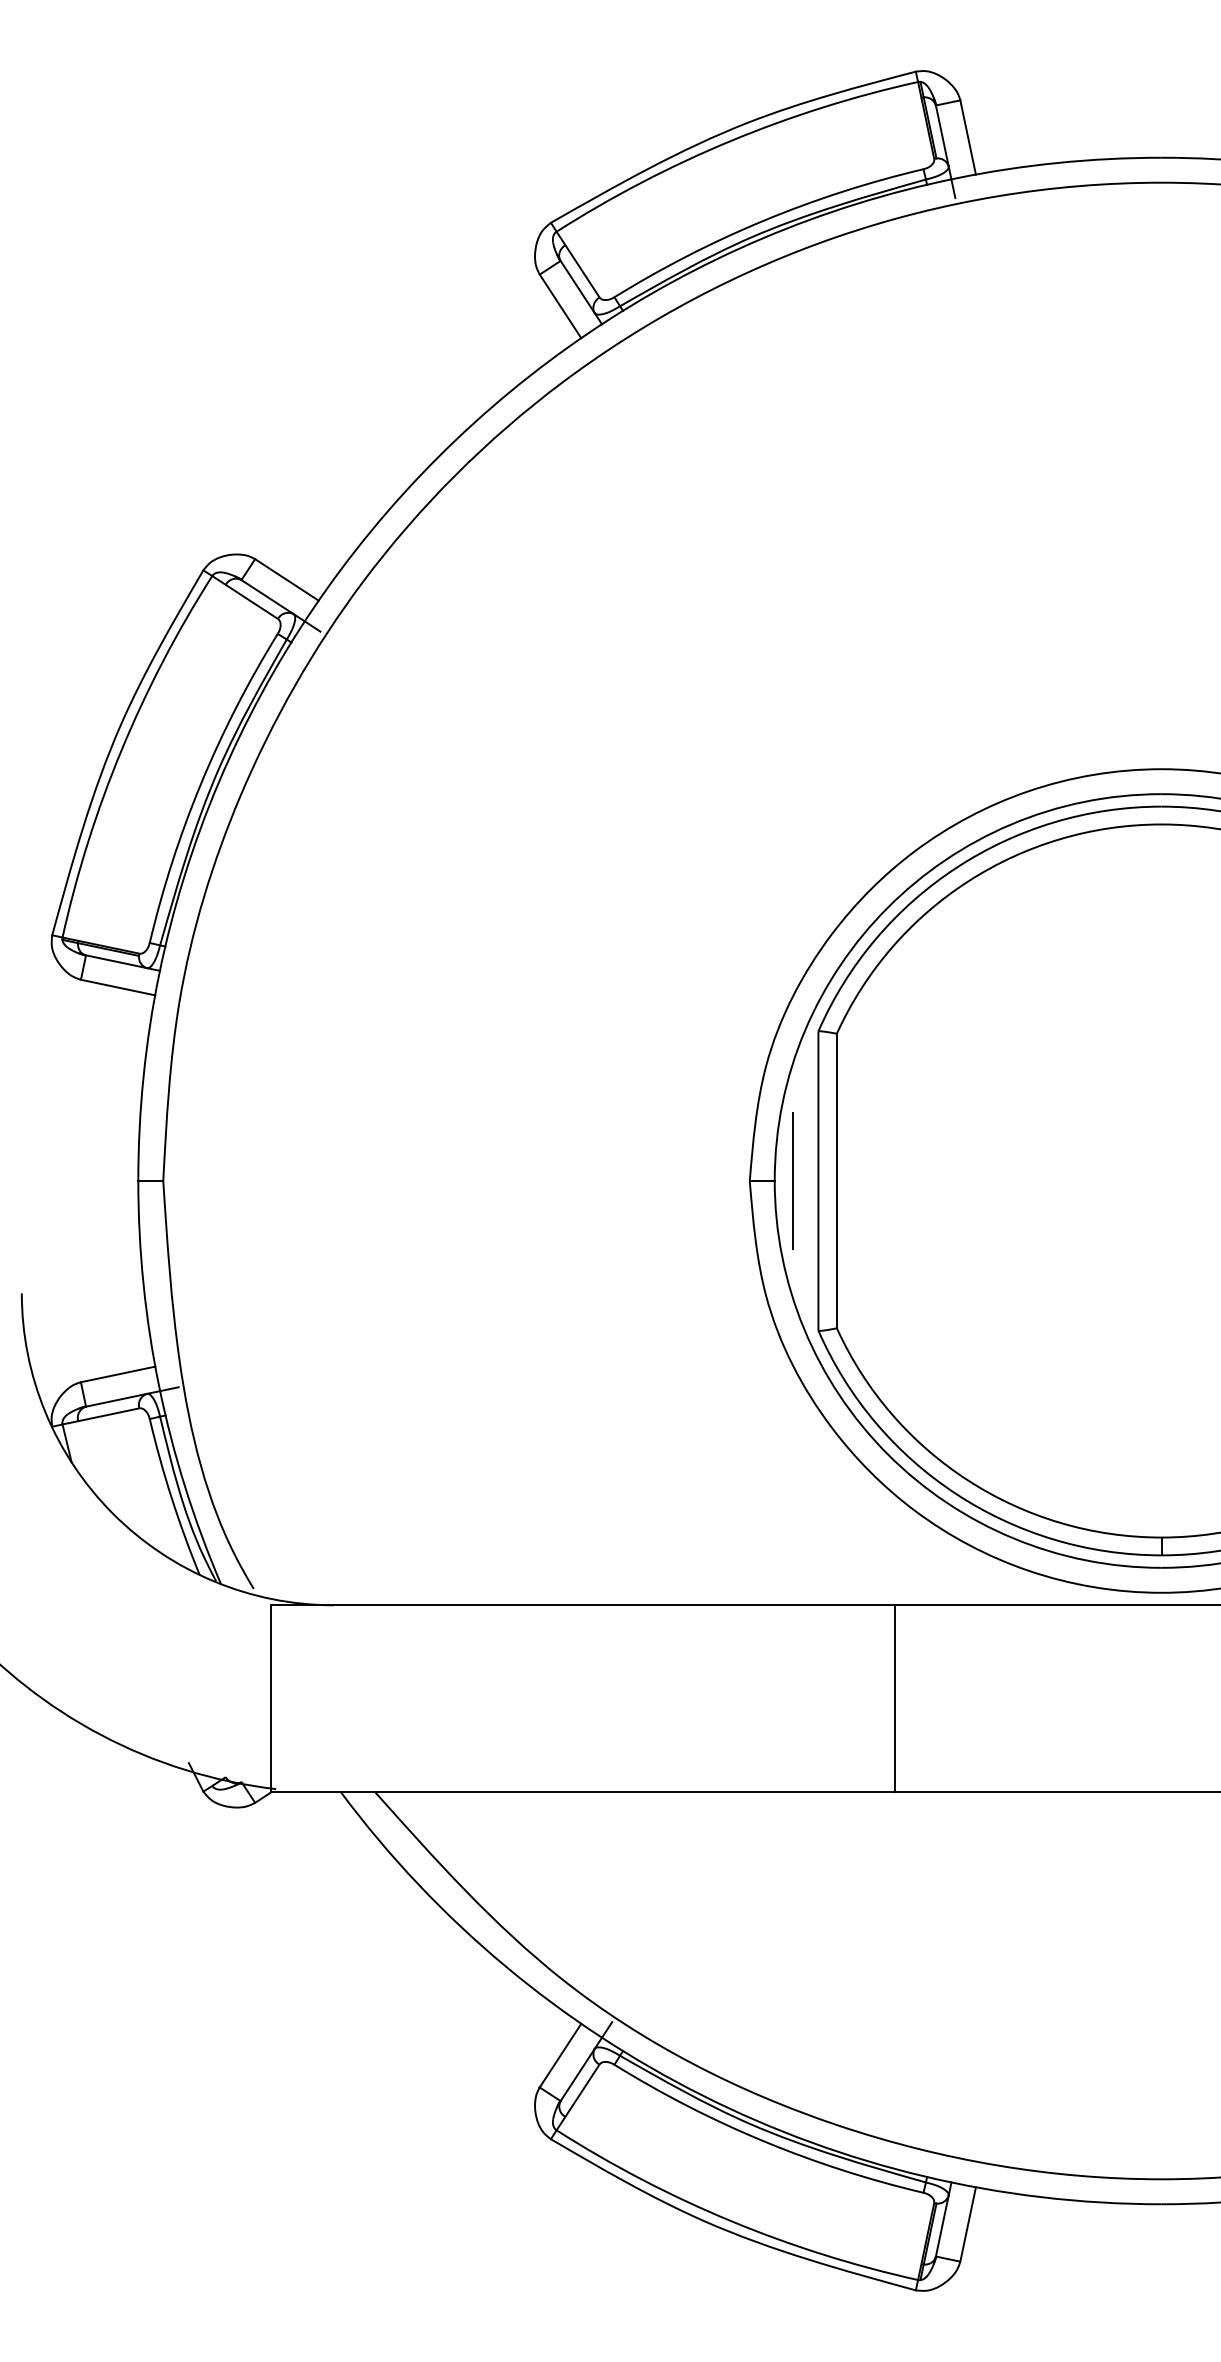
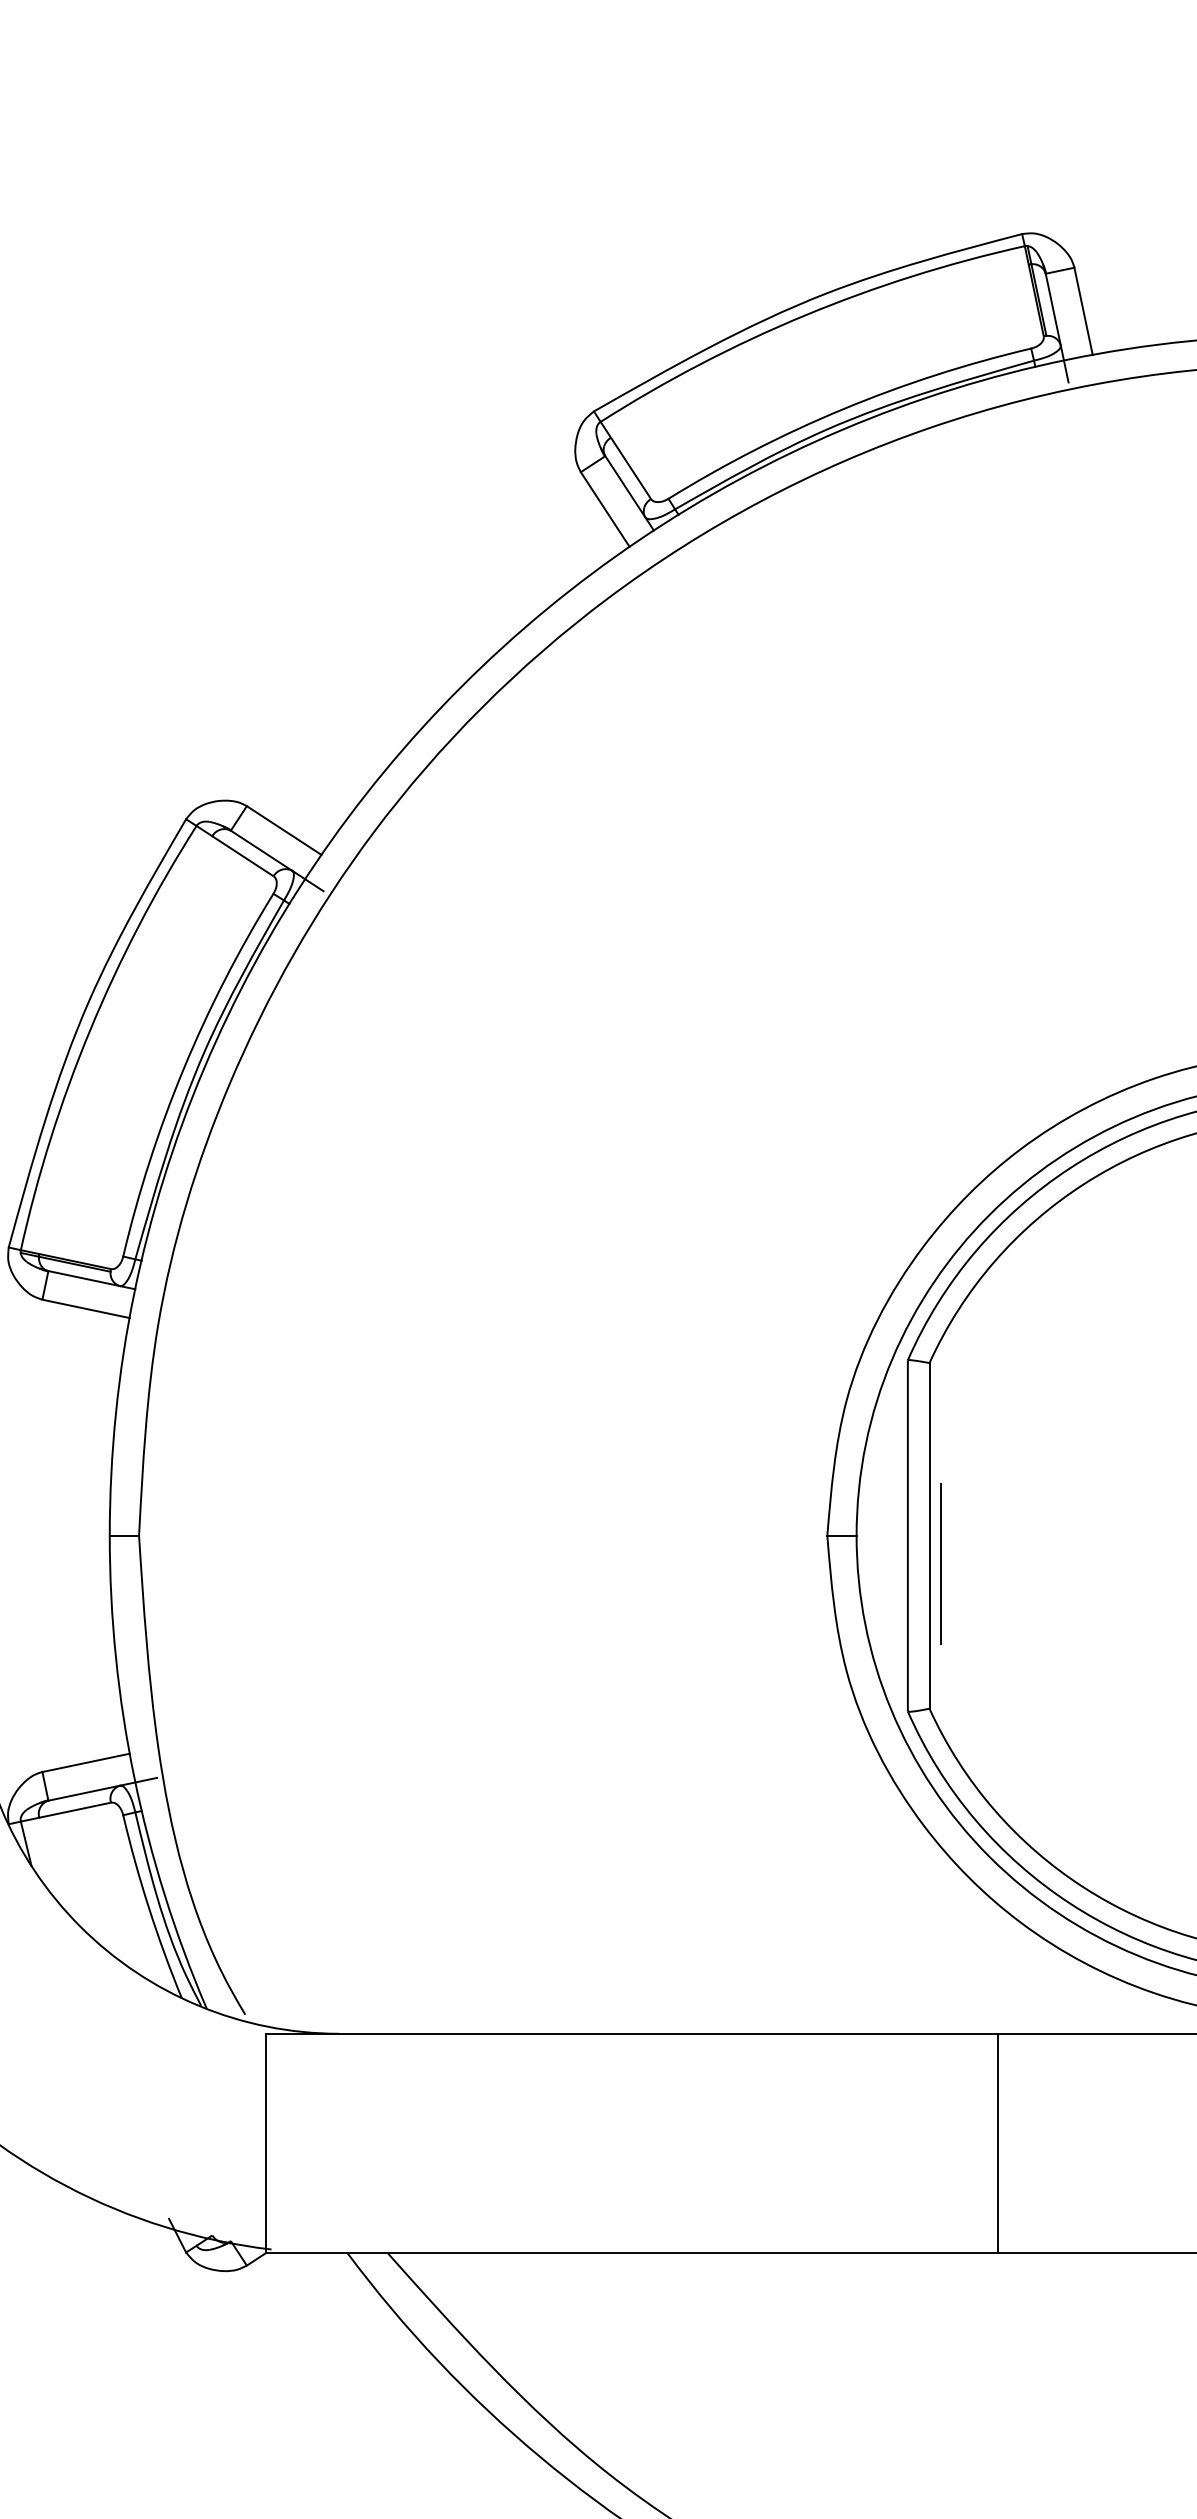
line: (792, 1180) -> (939, 1563), moved

